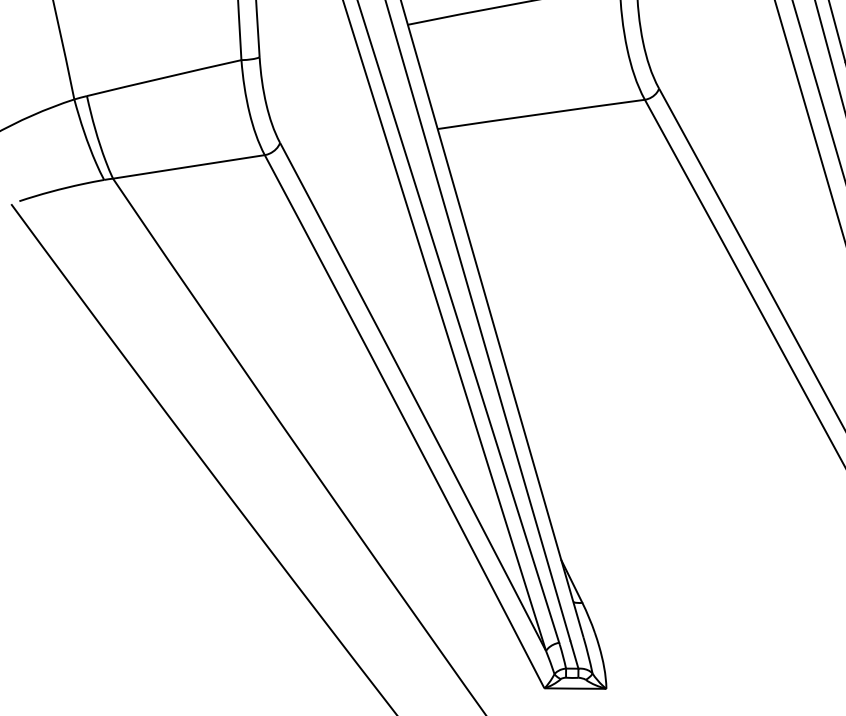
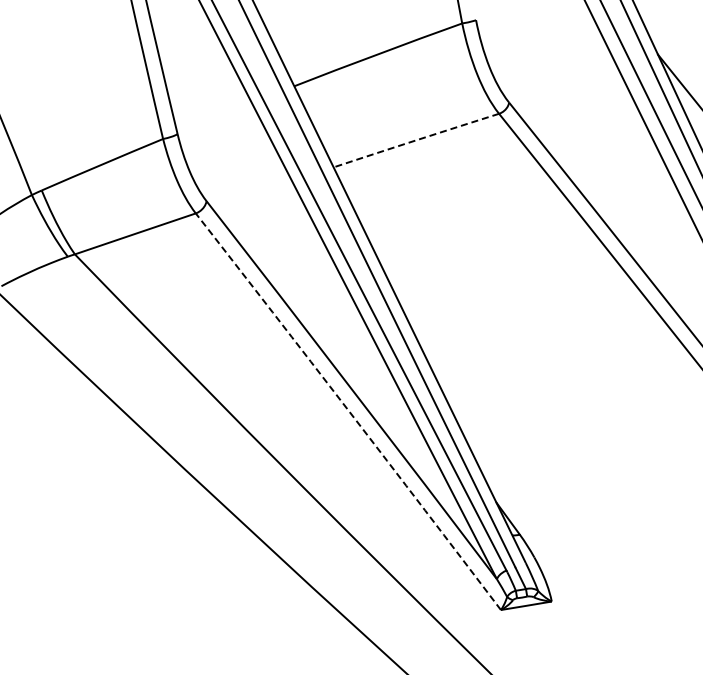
arc: (541, 114) -> (416, 140), solid -> dashed
arc: (405, 421) -> (349, 411), solid -> dashed

